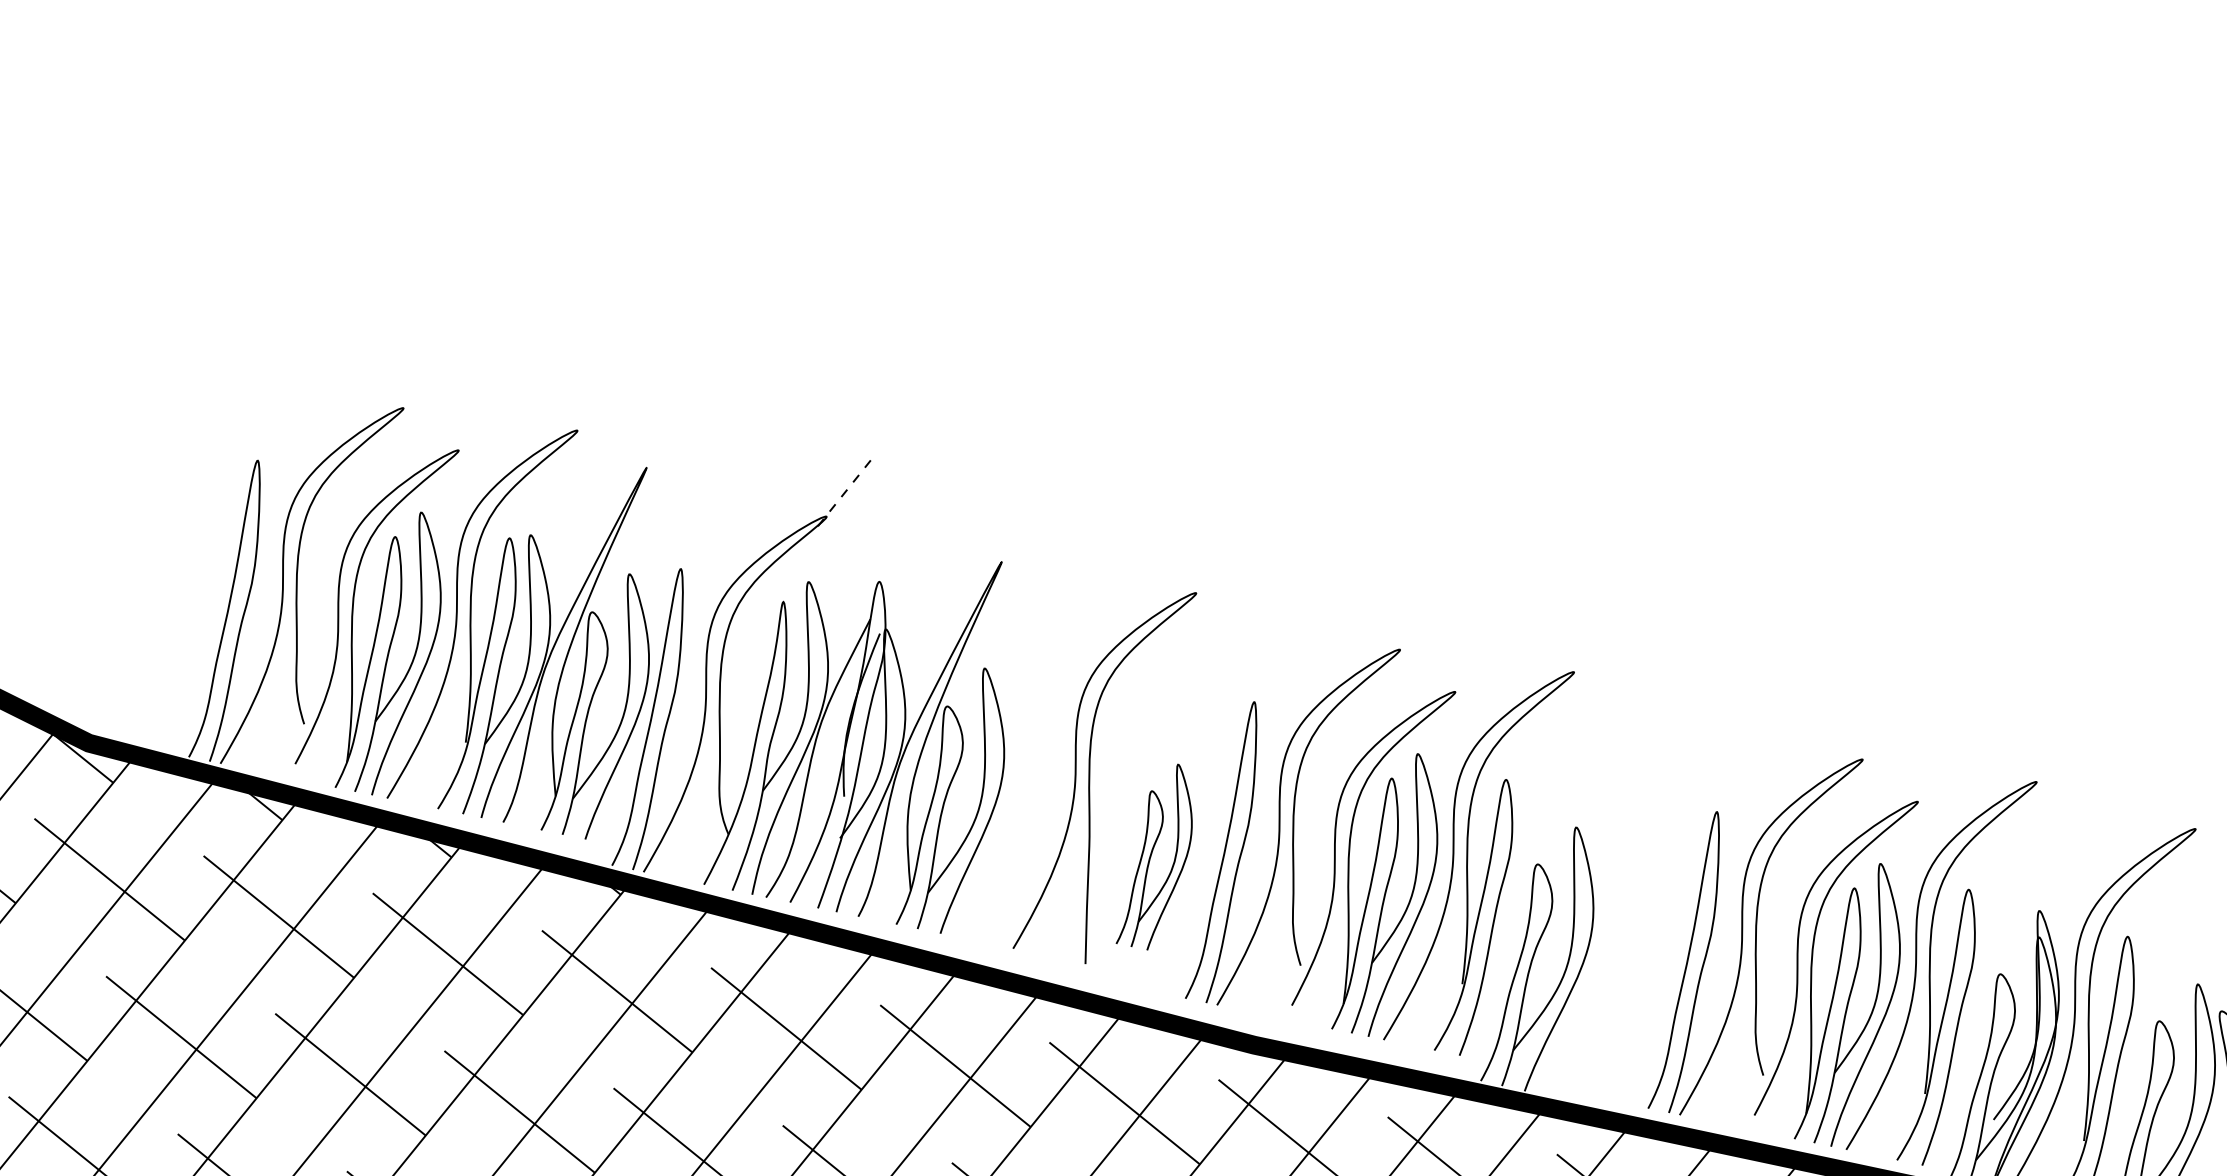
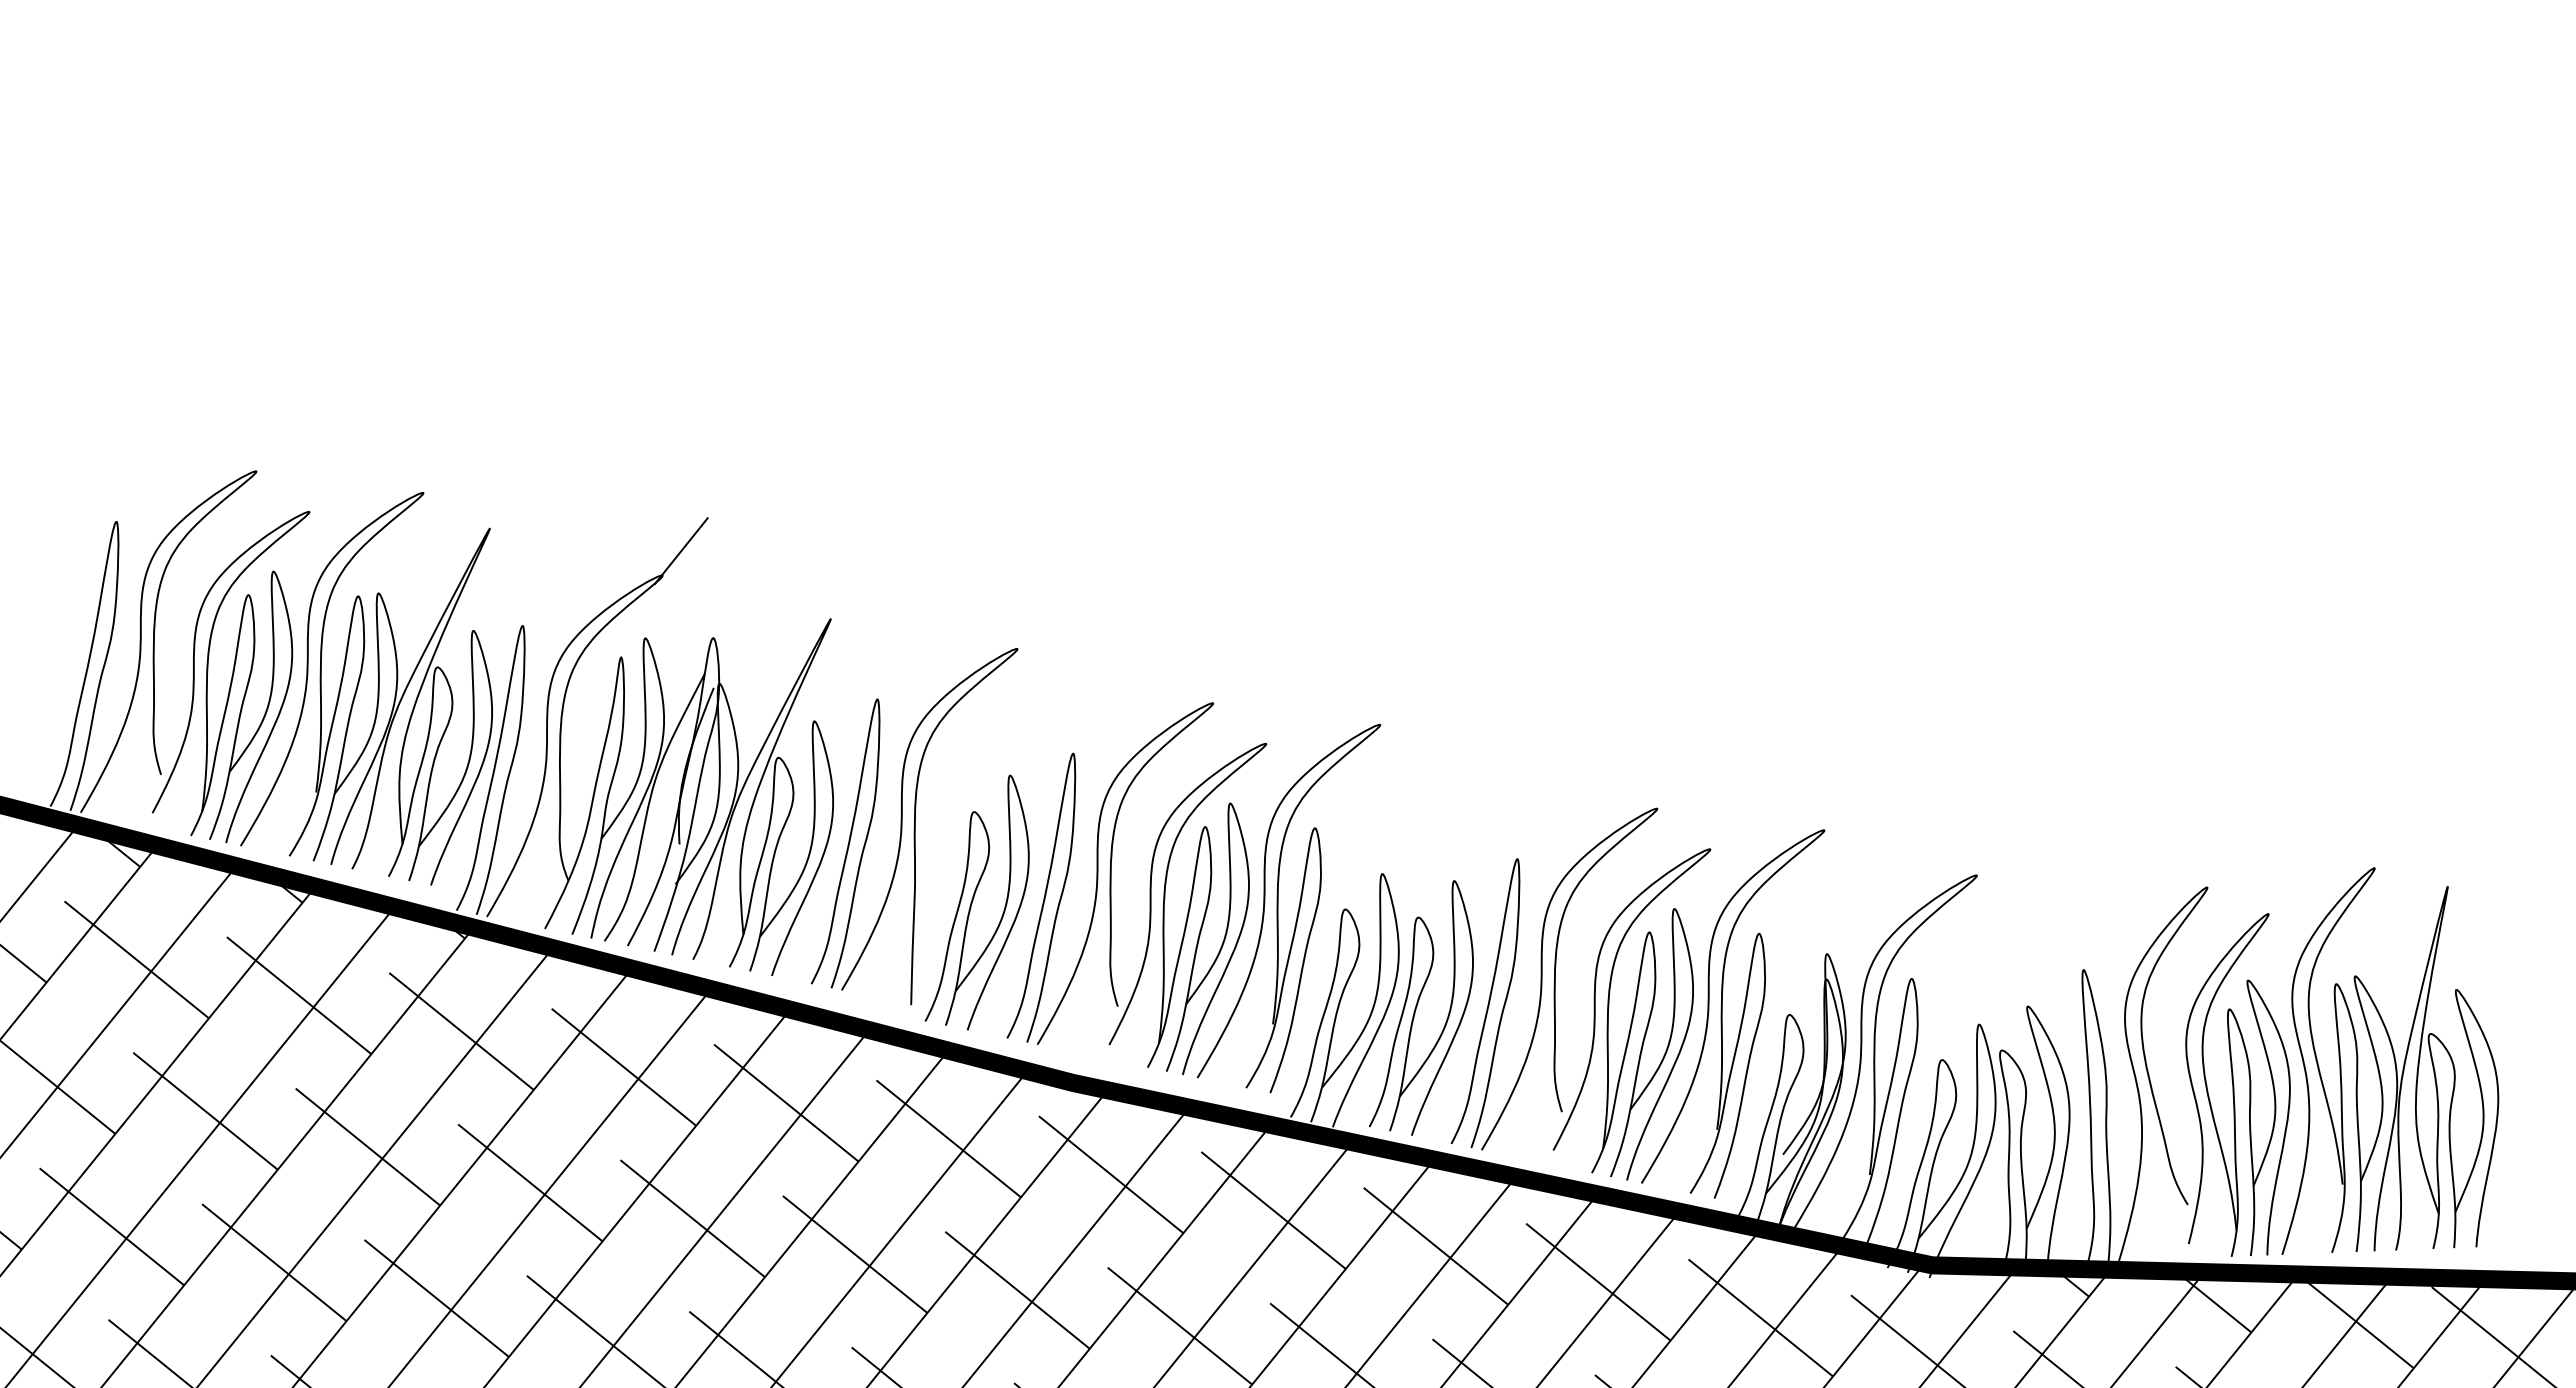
line: (846, 490) -> (681, 550), dashed -> solid
curve: (1019, 796) -> (847, 844), added
part: (1153, 857) -> (976, 902), size x1.43
part: (1616, 966) -> (1420, 1007), added

